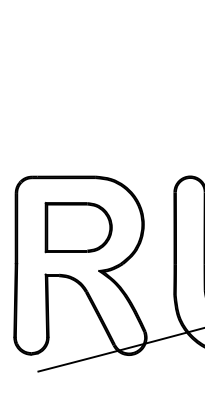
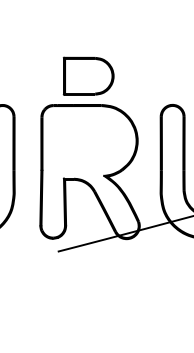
part: (78, 226) -> (88, 75), moved

